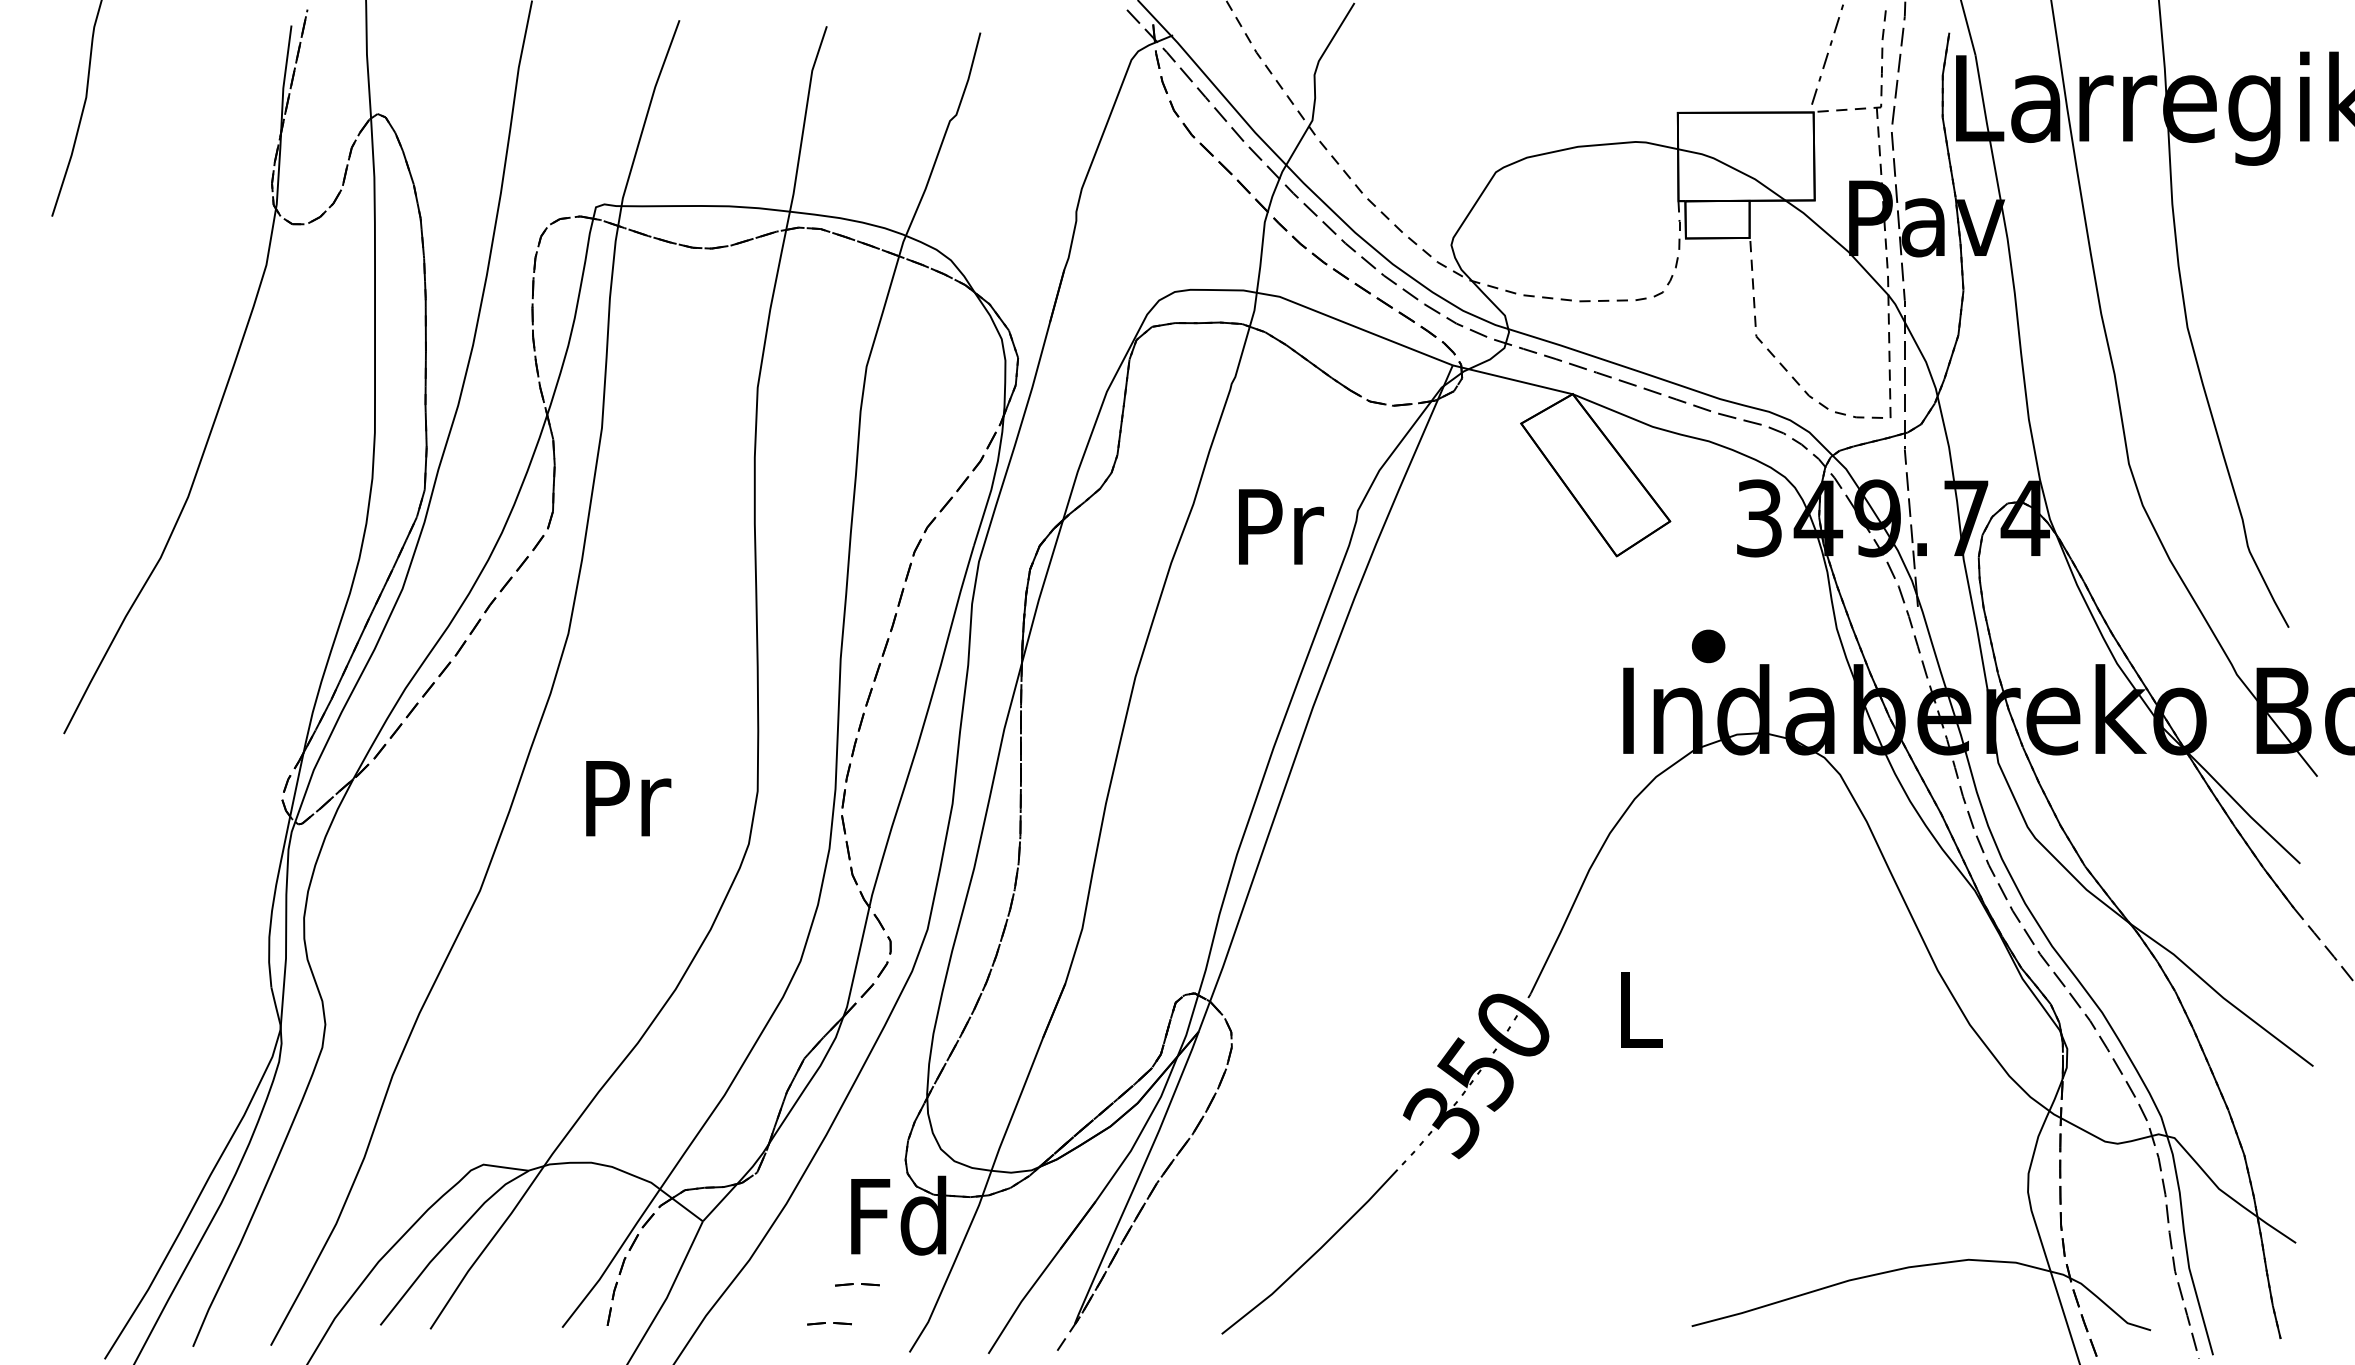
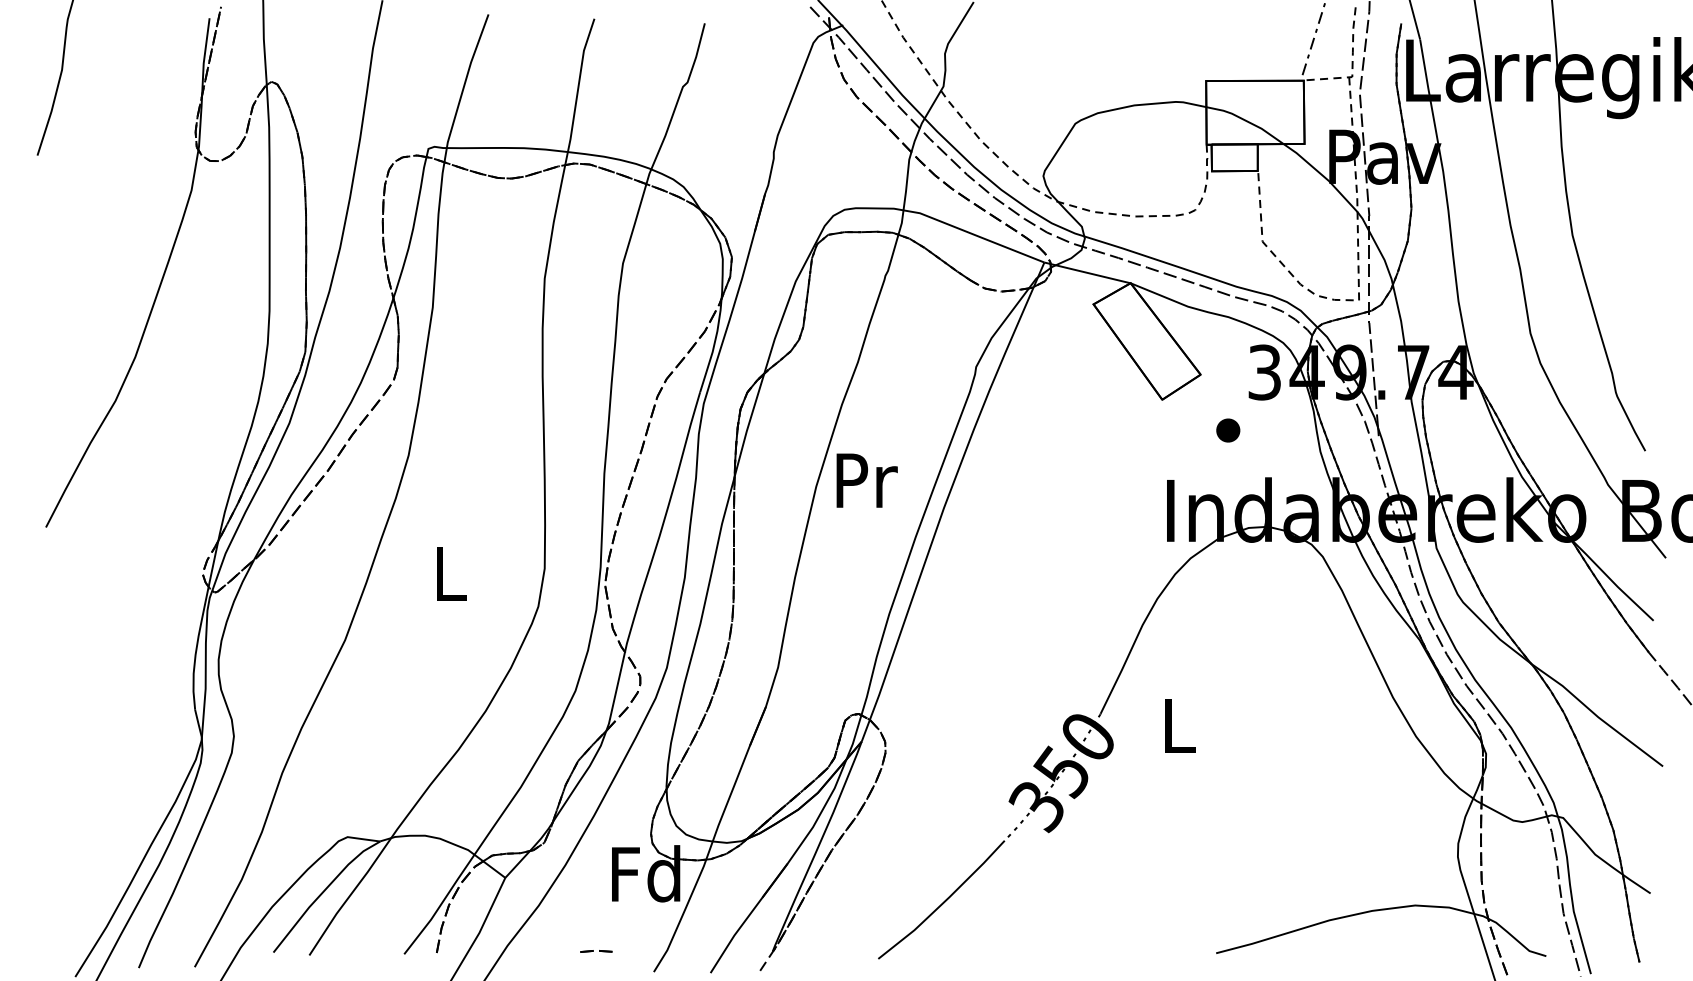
text: (1280, 526) -> (866, 480), moved
part: (1708, 646) -> (1228, 430), moved
text: (628, 797) -> (451, 573), Pr -> L
line: (853, 1284) -> (613, 923), removed

